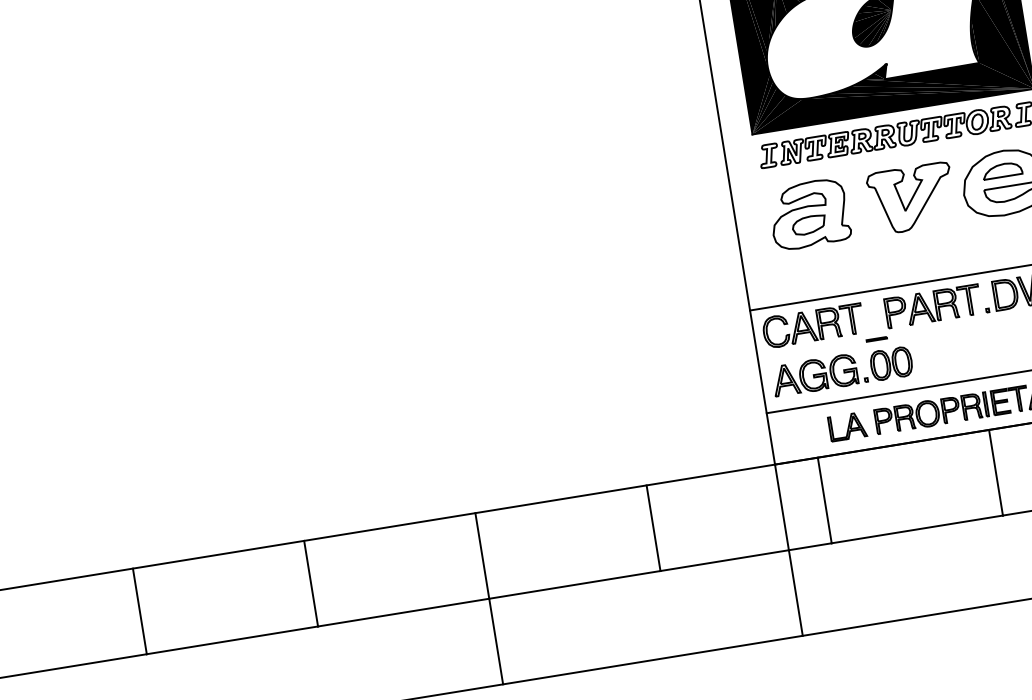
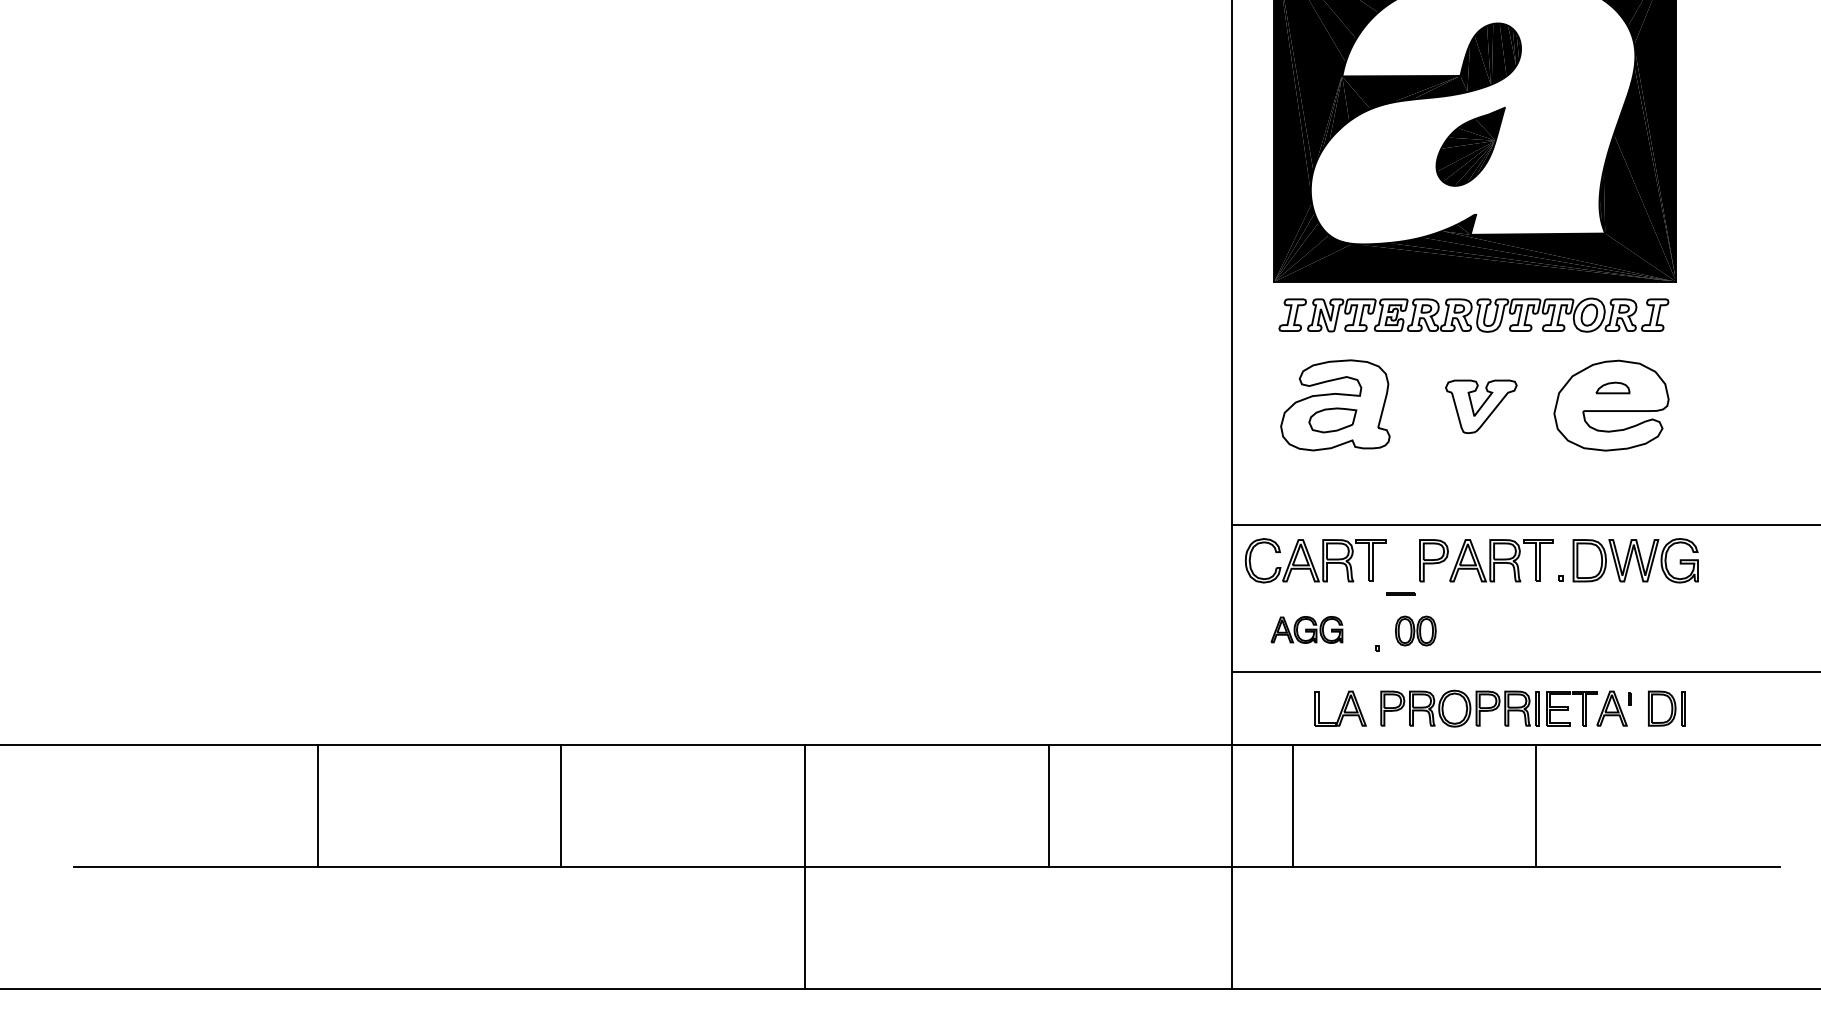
part: (1001, 170) -> (1612, 387), size x0.6
part: (912, 198) -> (1481, 406), size x0.6
part: (891, 363) -> (1415, 630), size x0.7
part: (814, 375) -> (1306, 629), size x0.6

